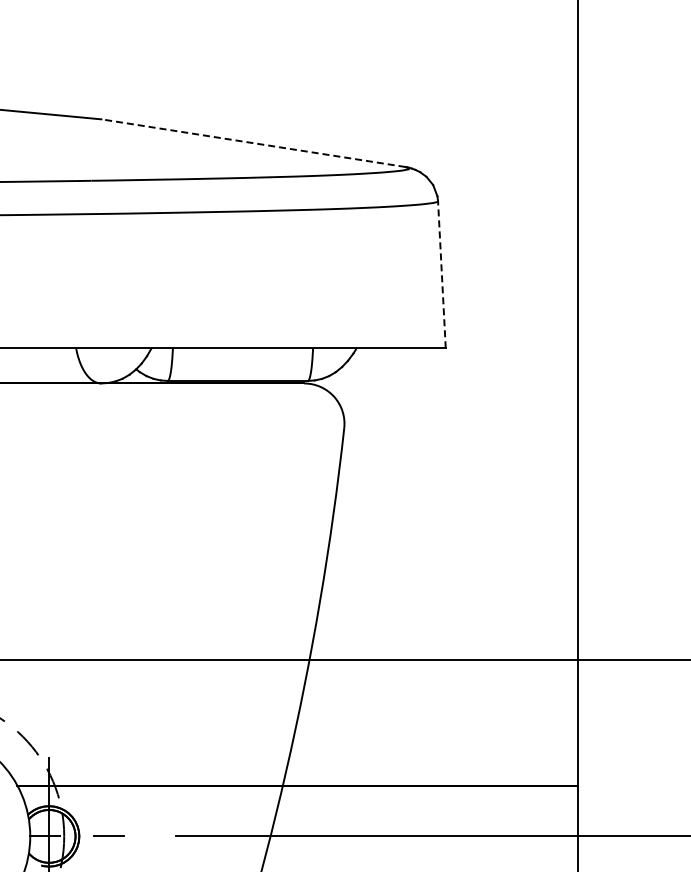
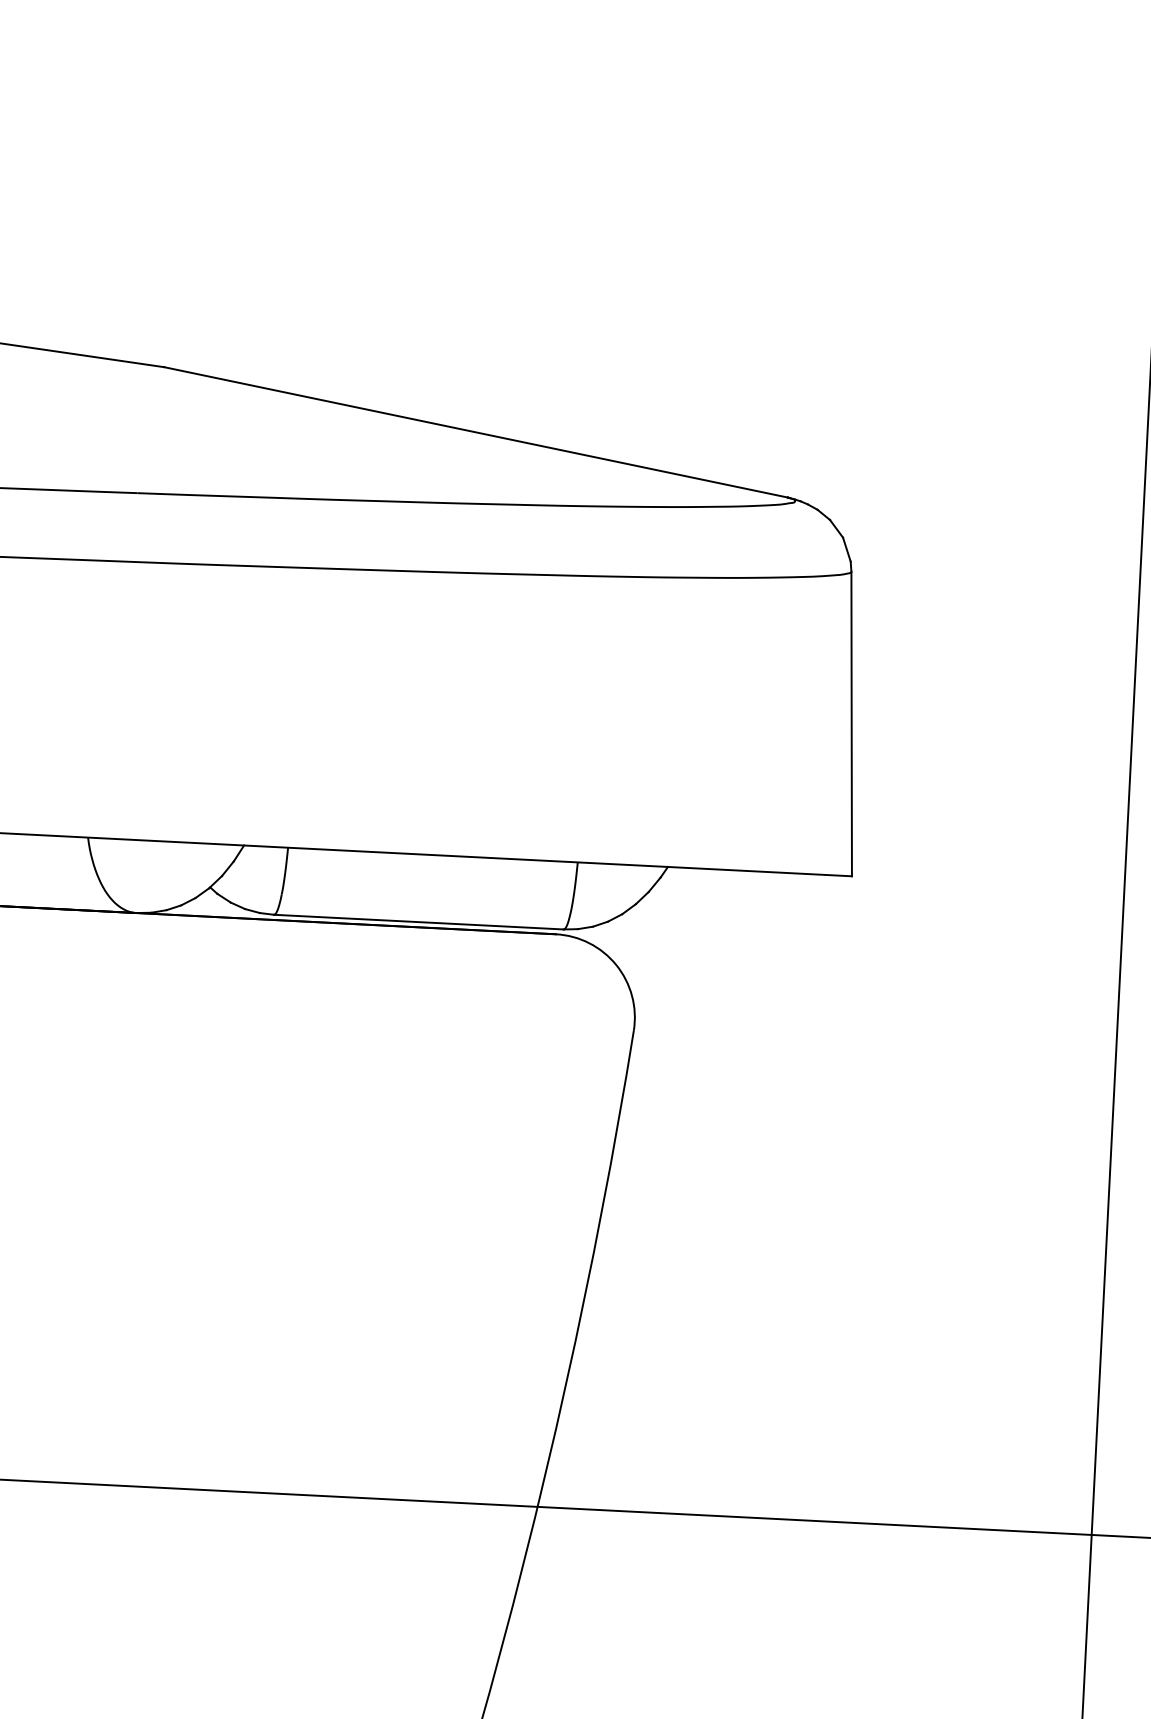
line: (253, 143) -> (476, 433), dashed -> solid
line: (441, 274) -> (850, 723), dashed -> solid

